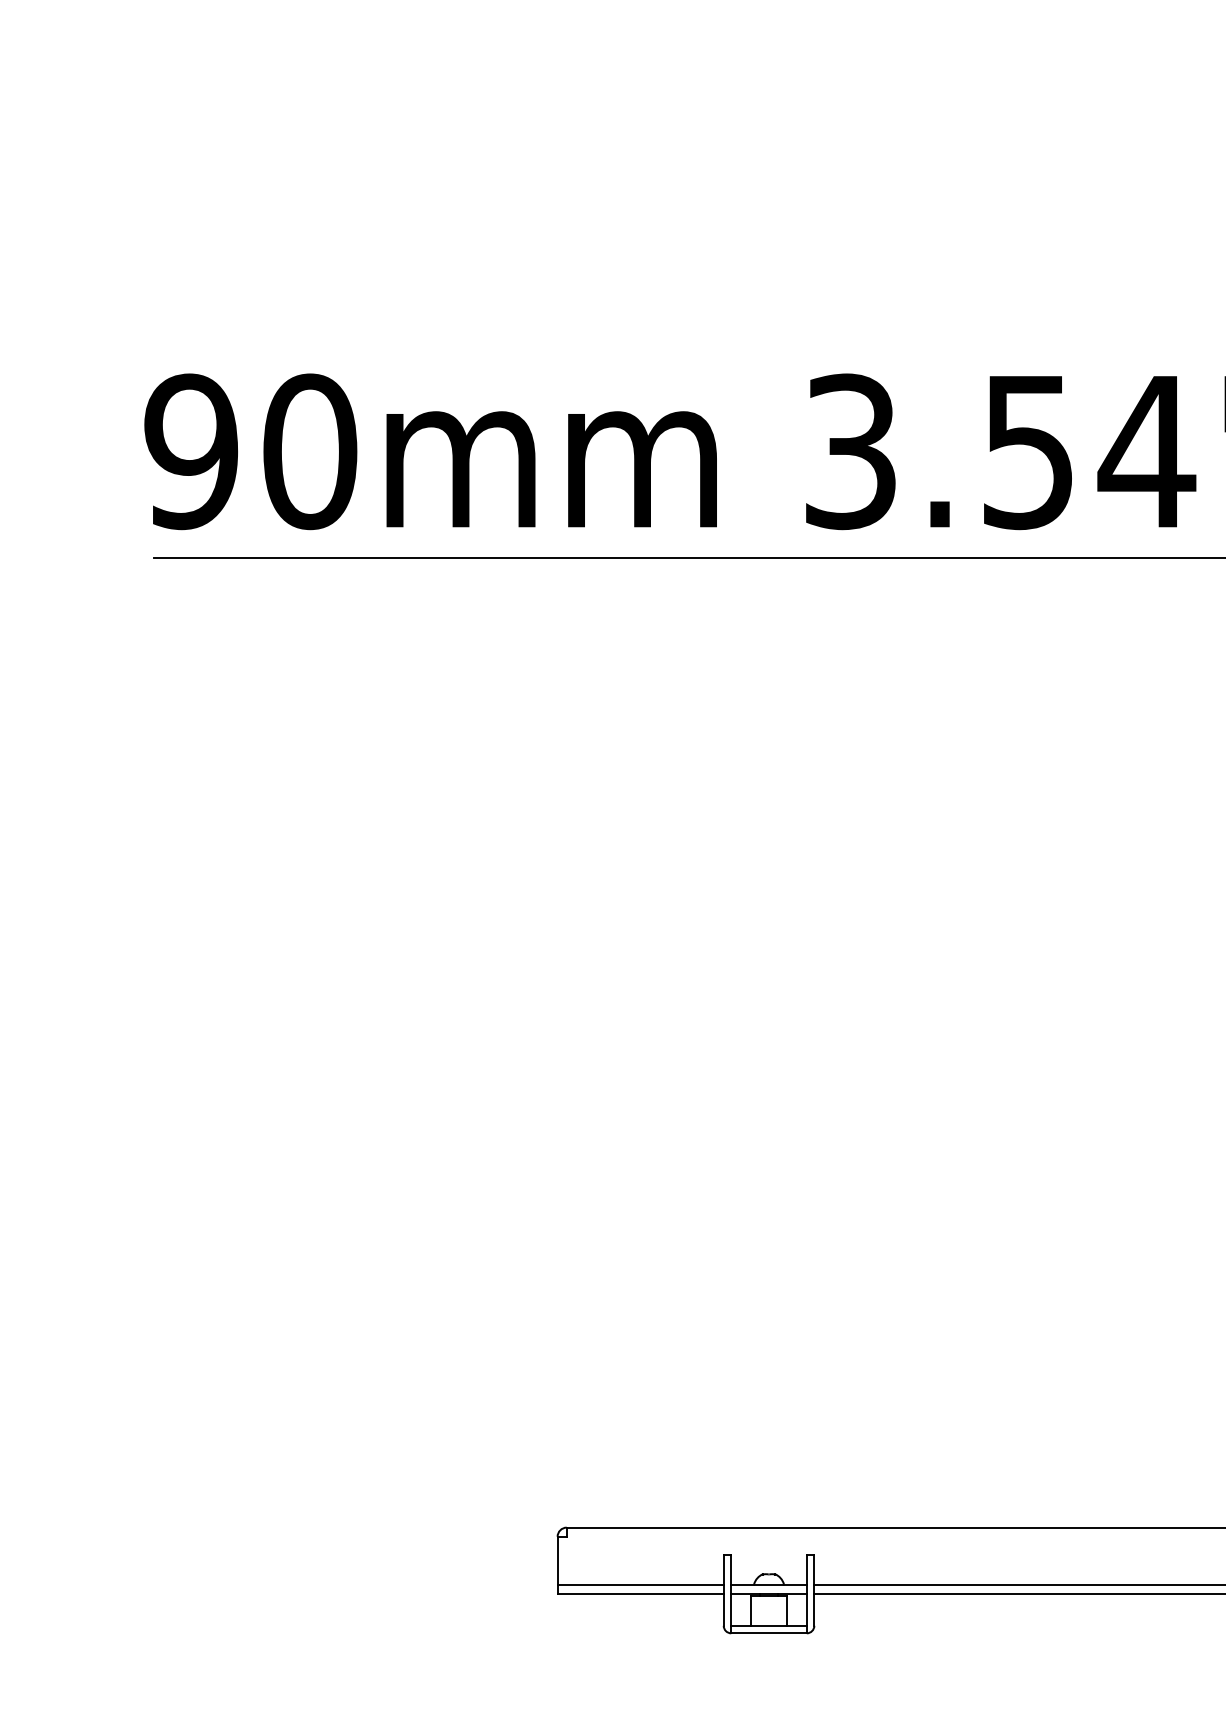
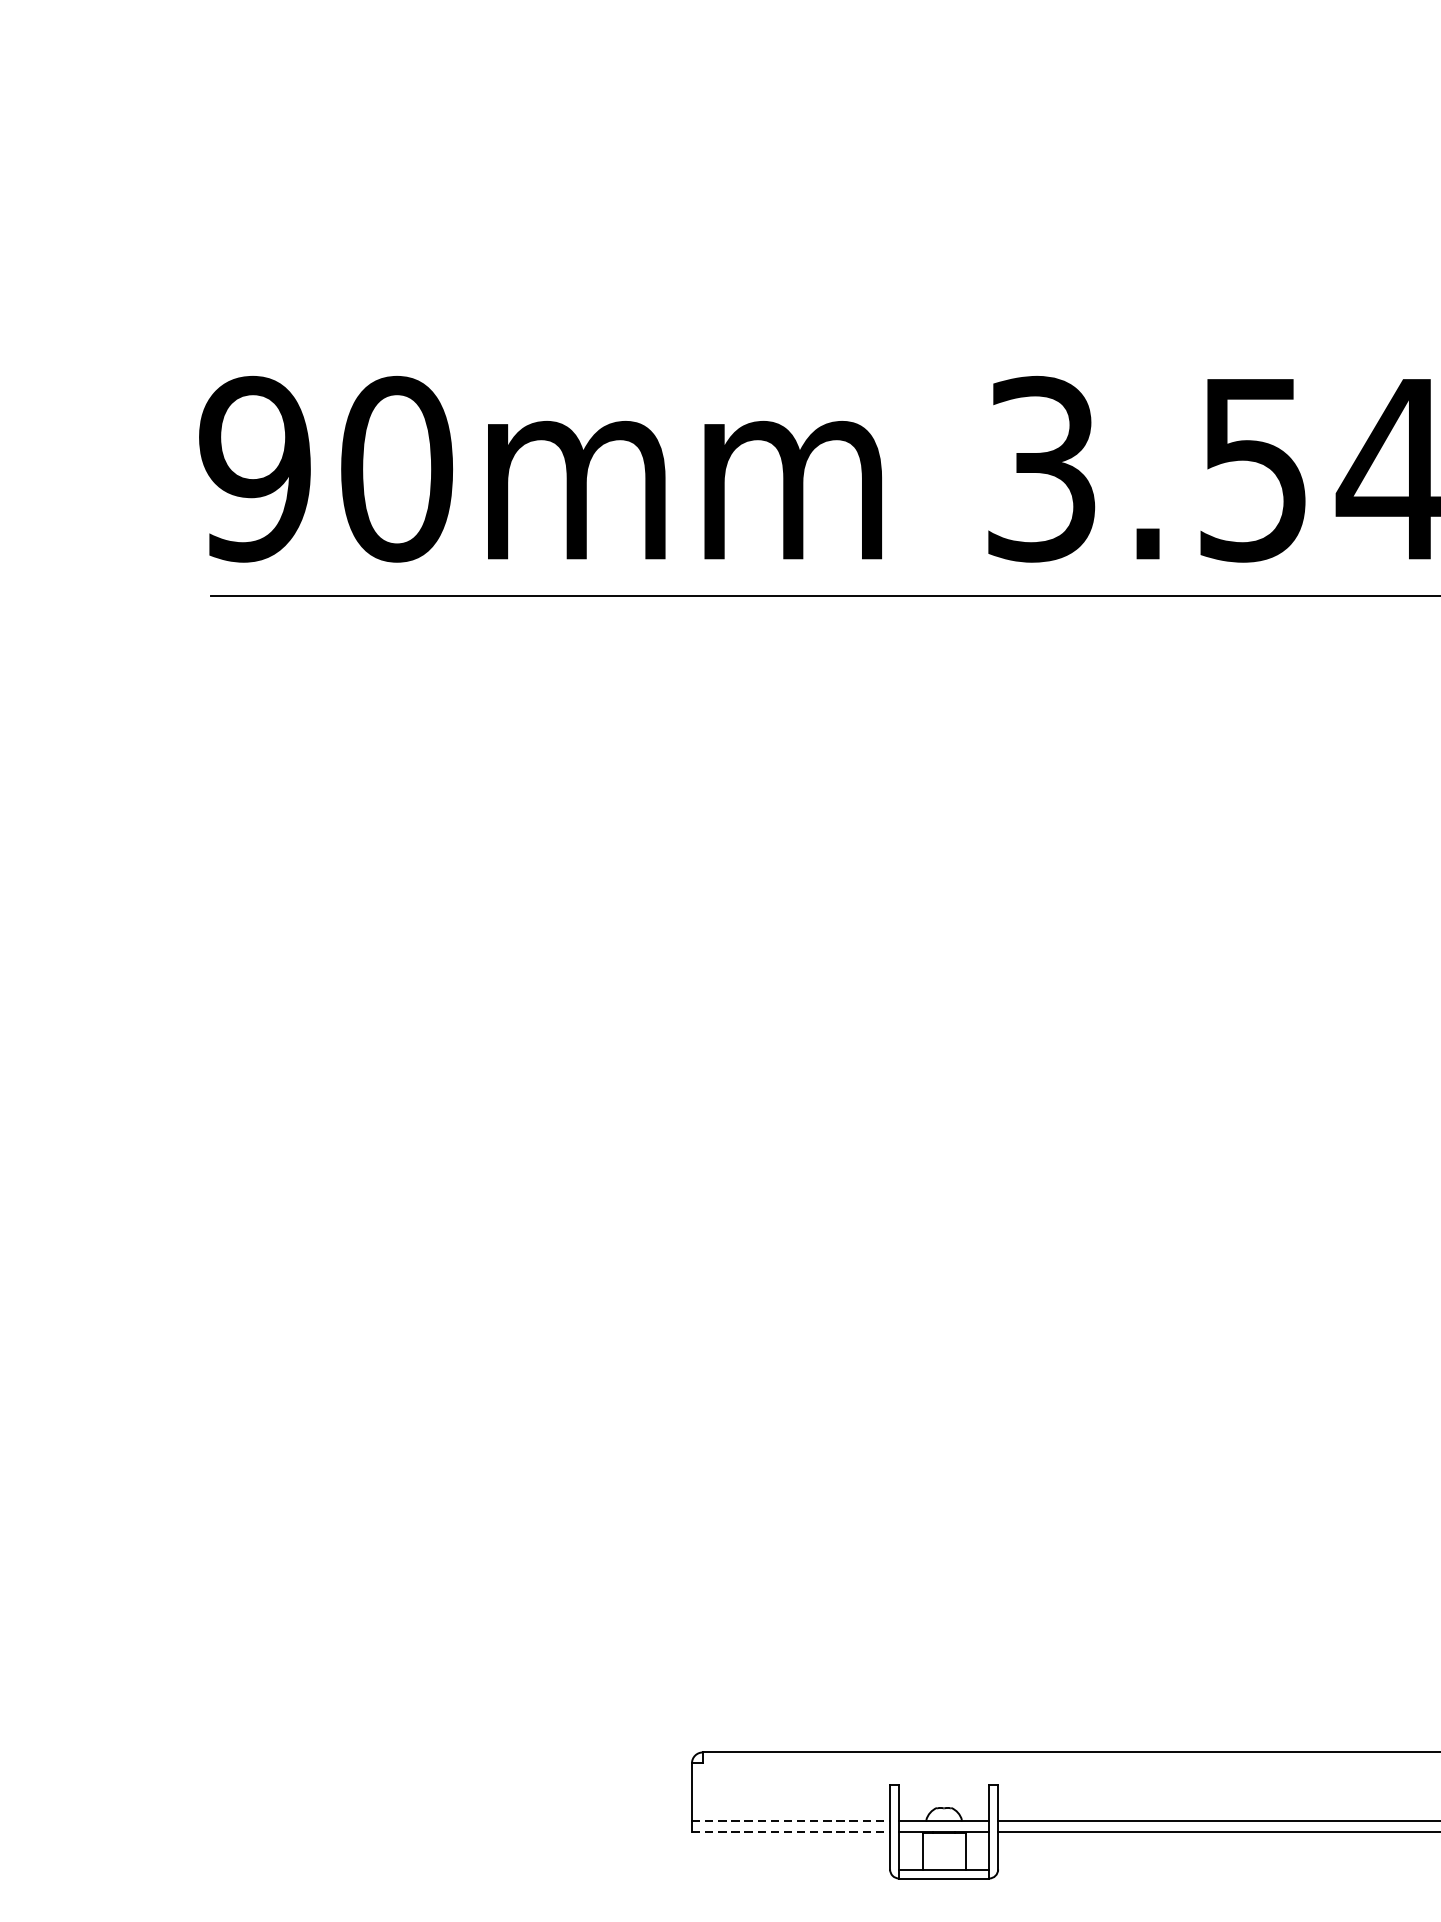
line: (641, 1585) -> (792, 1821), solid -> dashed
line: (641, 1594) -> (792, 1832), solid -> dashed

